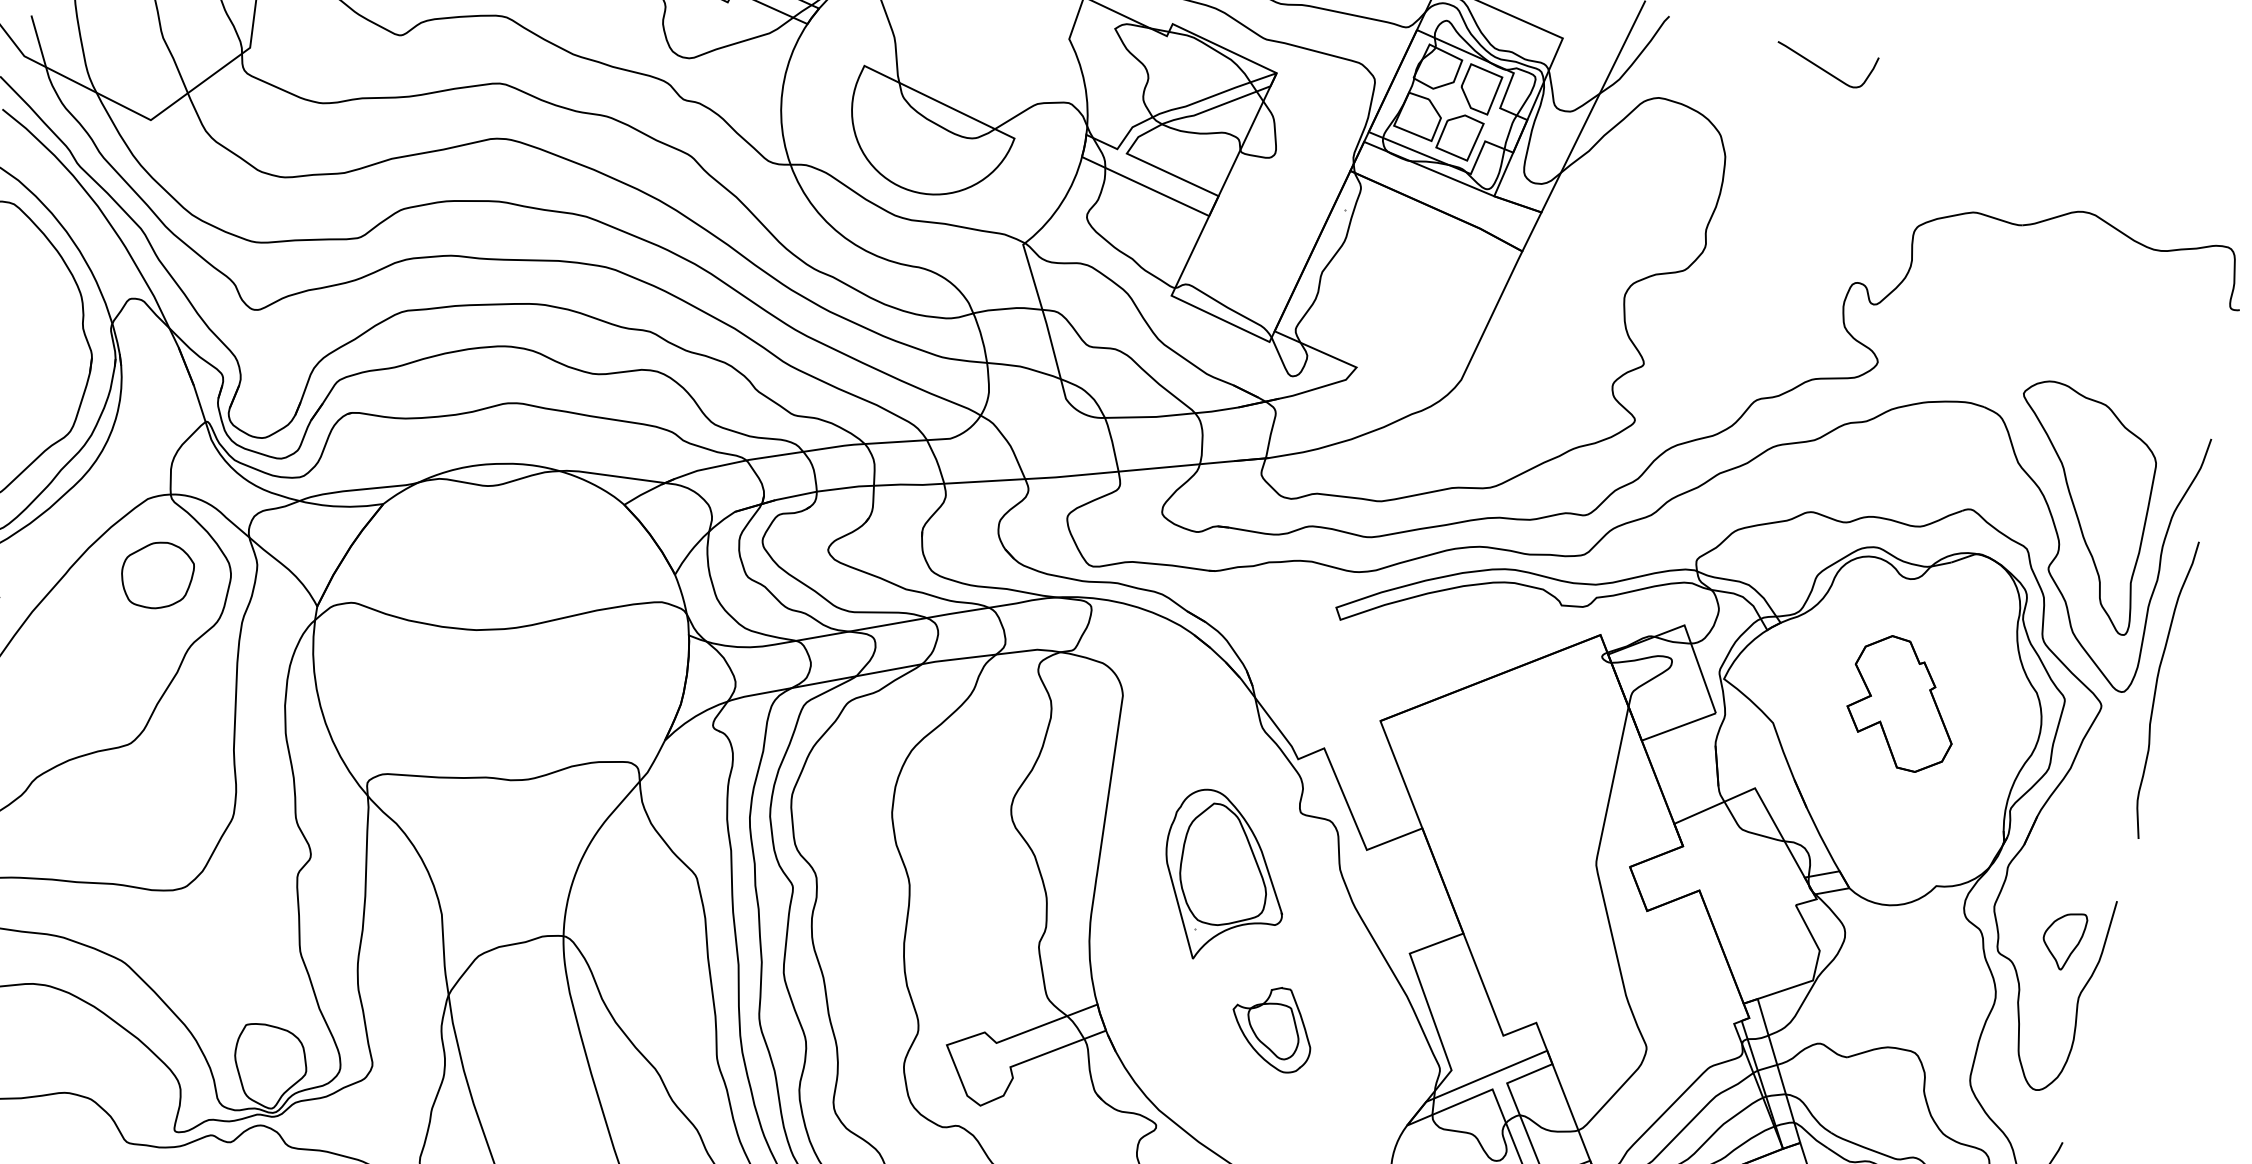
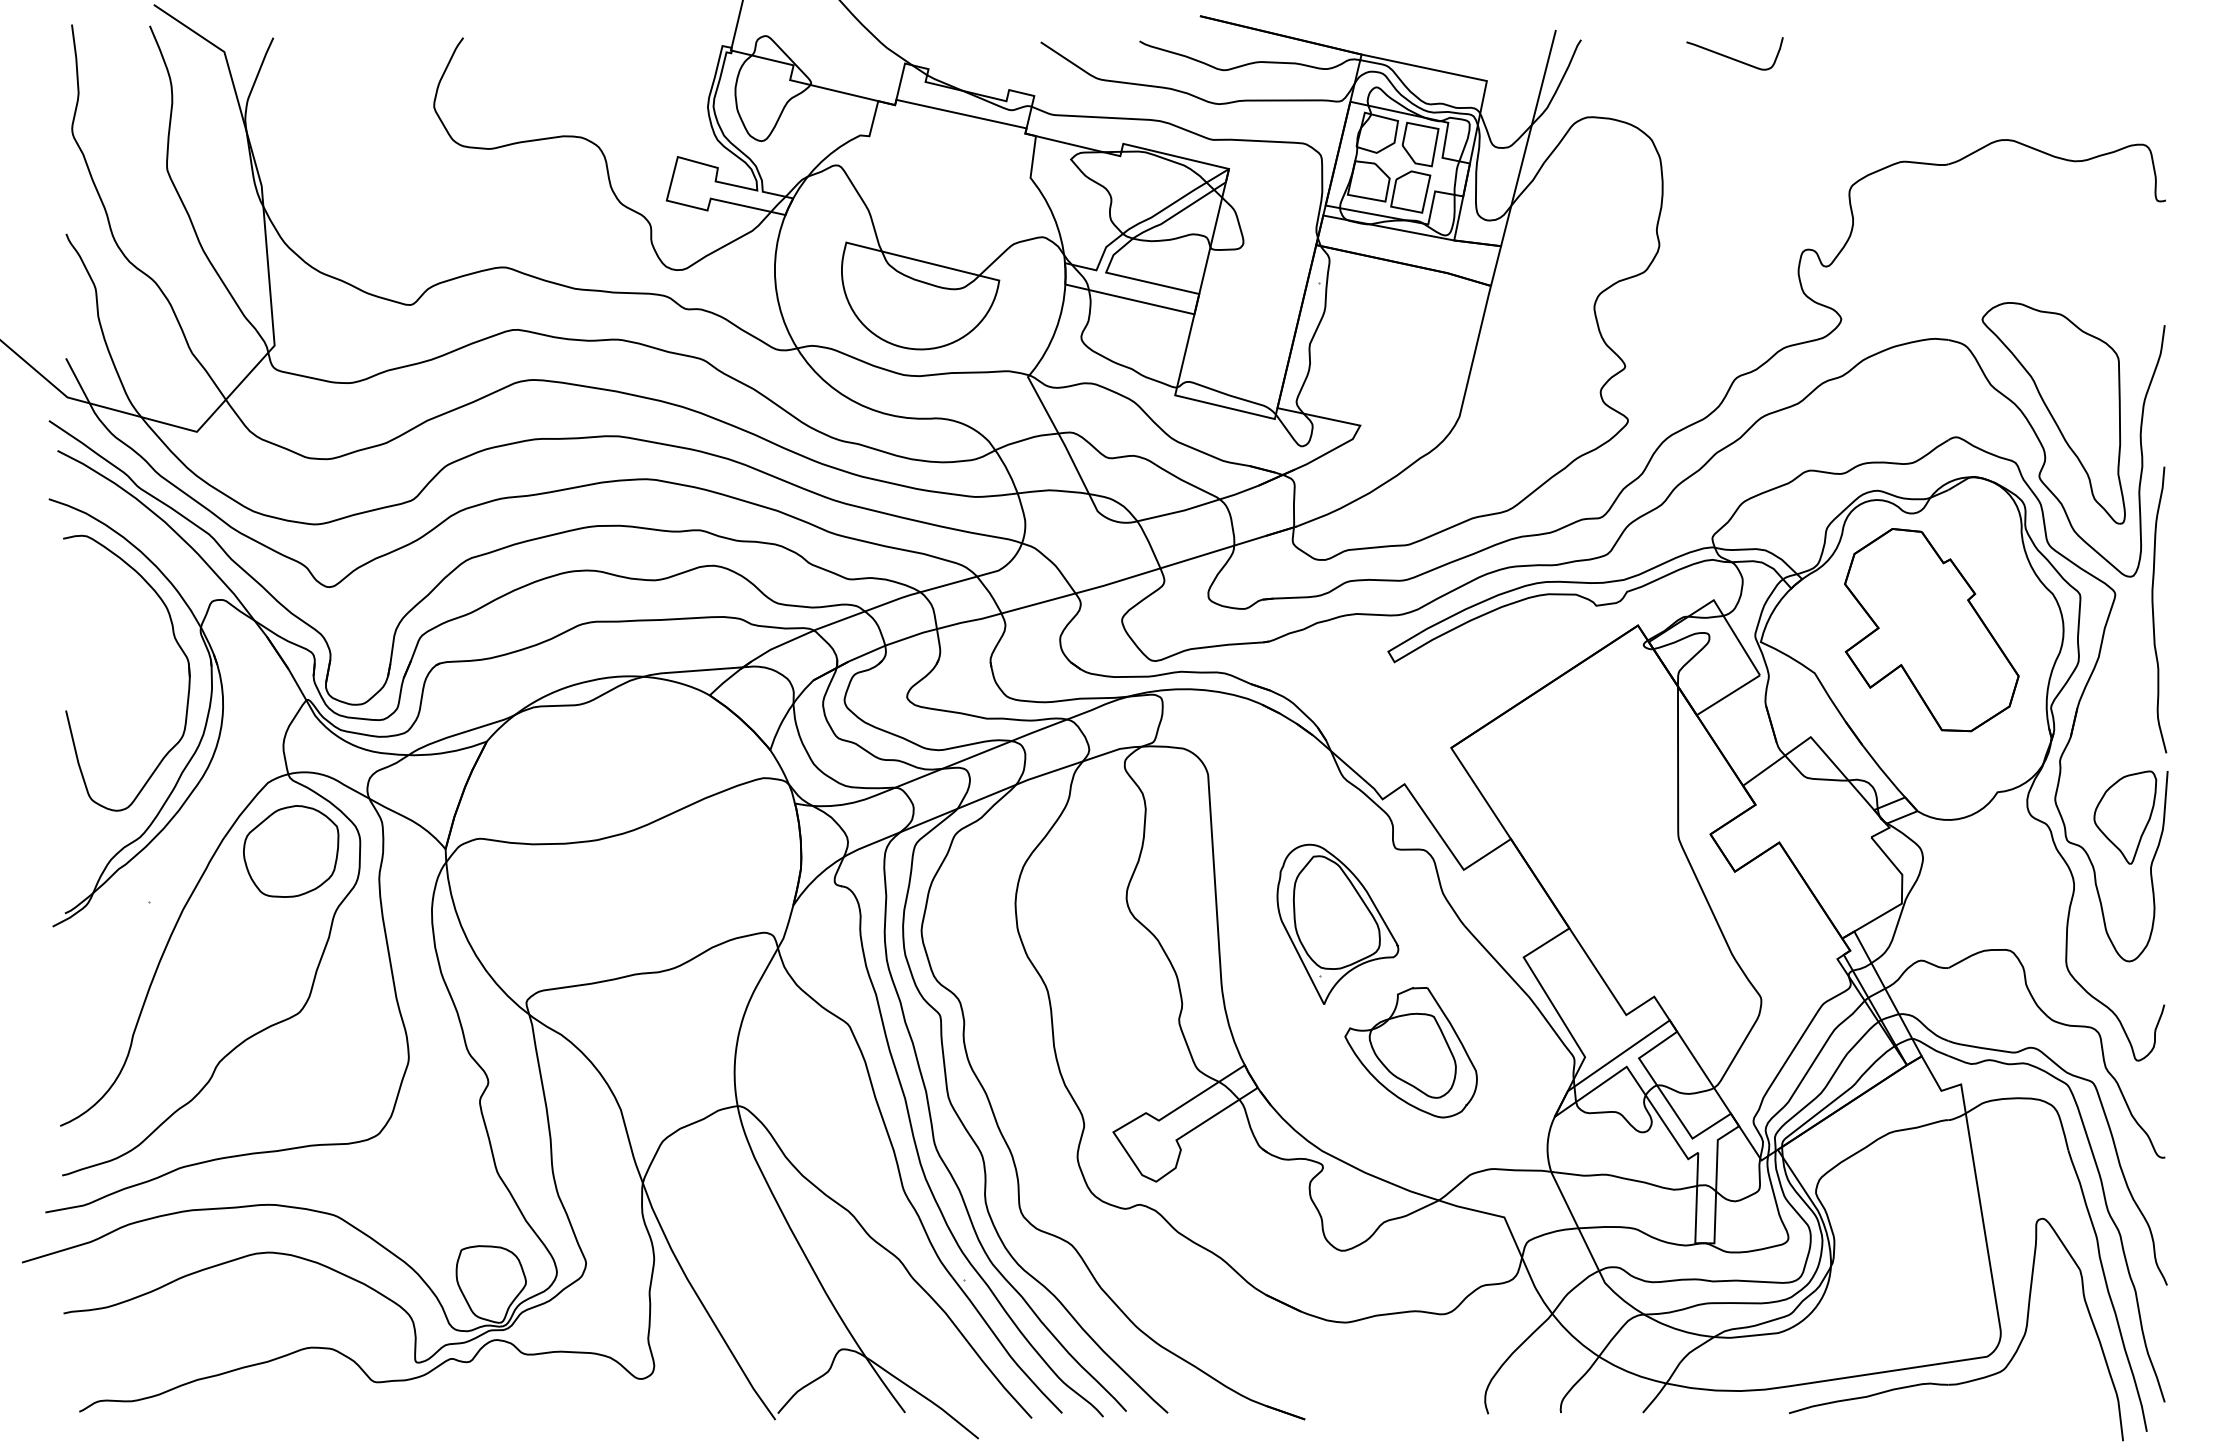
part: (157, 575) -> (291, 851), size x1.43
curve: (2156, 687) -> (2153, 609), moved
part: (1903, 704) -> (1931, 630), size x1.67
part: (2063, 940) -> (2125, 817), size x1.67
part: (1271, 1027) -> (1410, 1052), size x1.67

